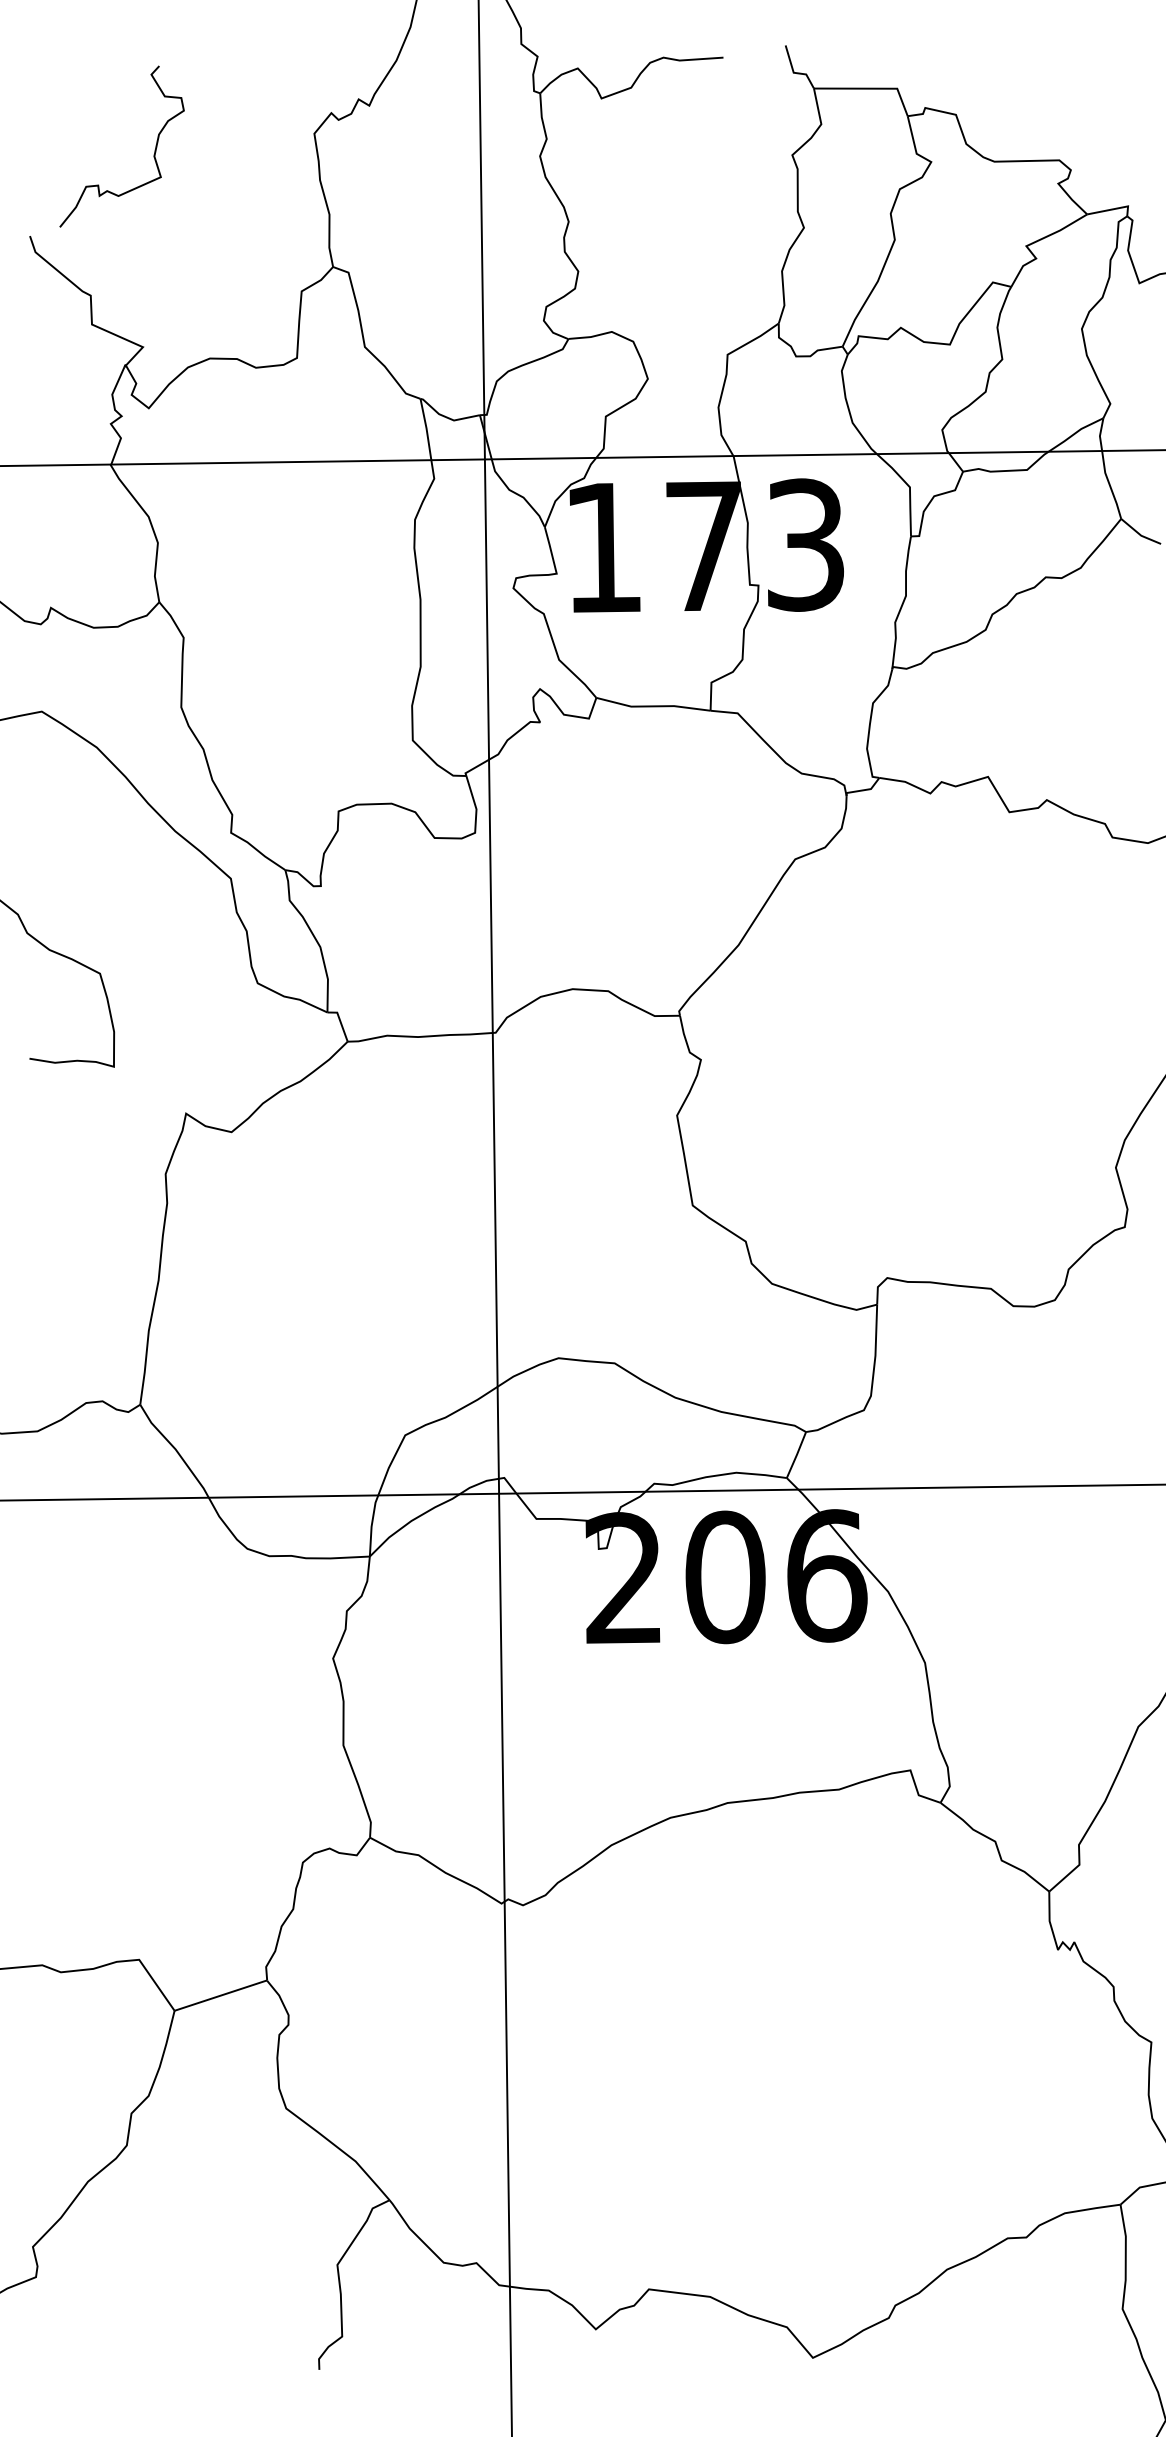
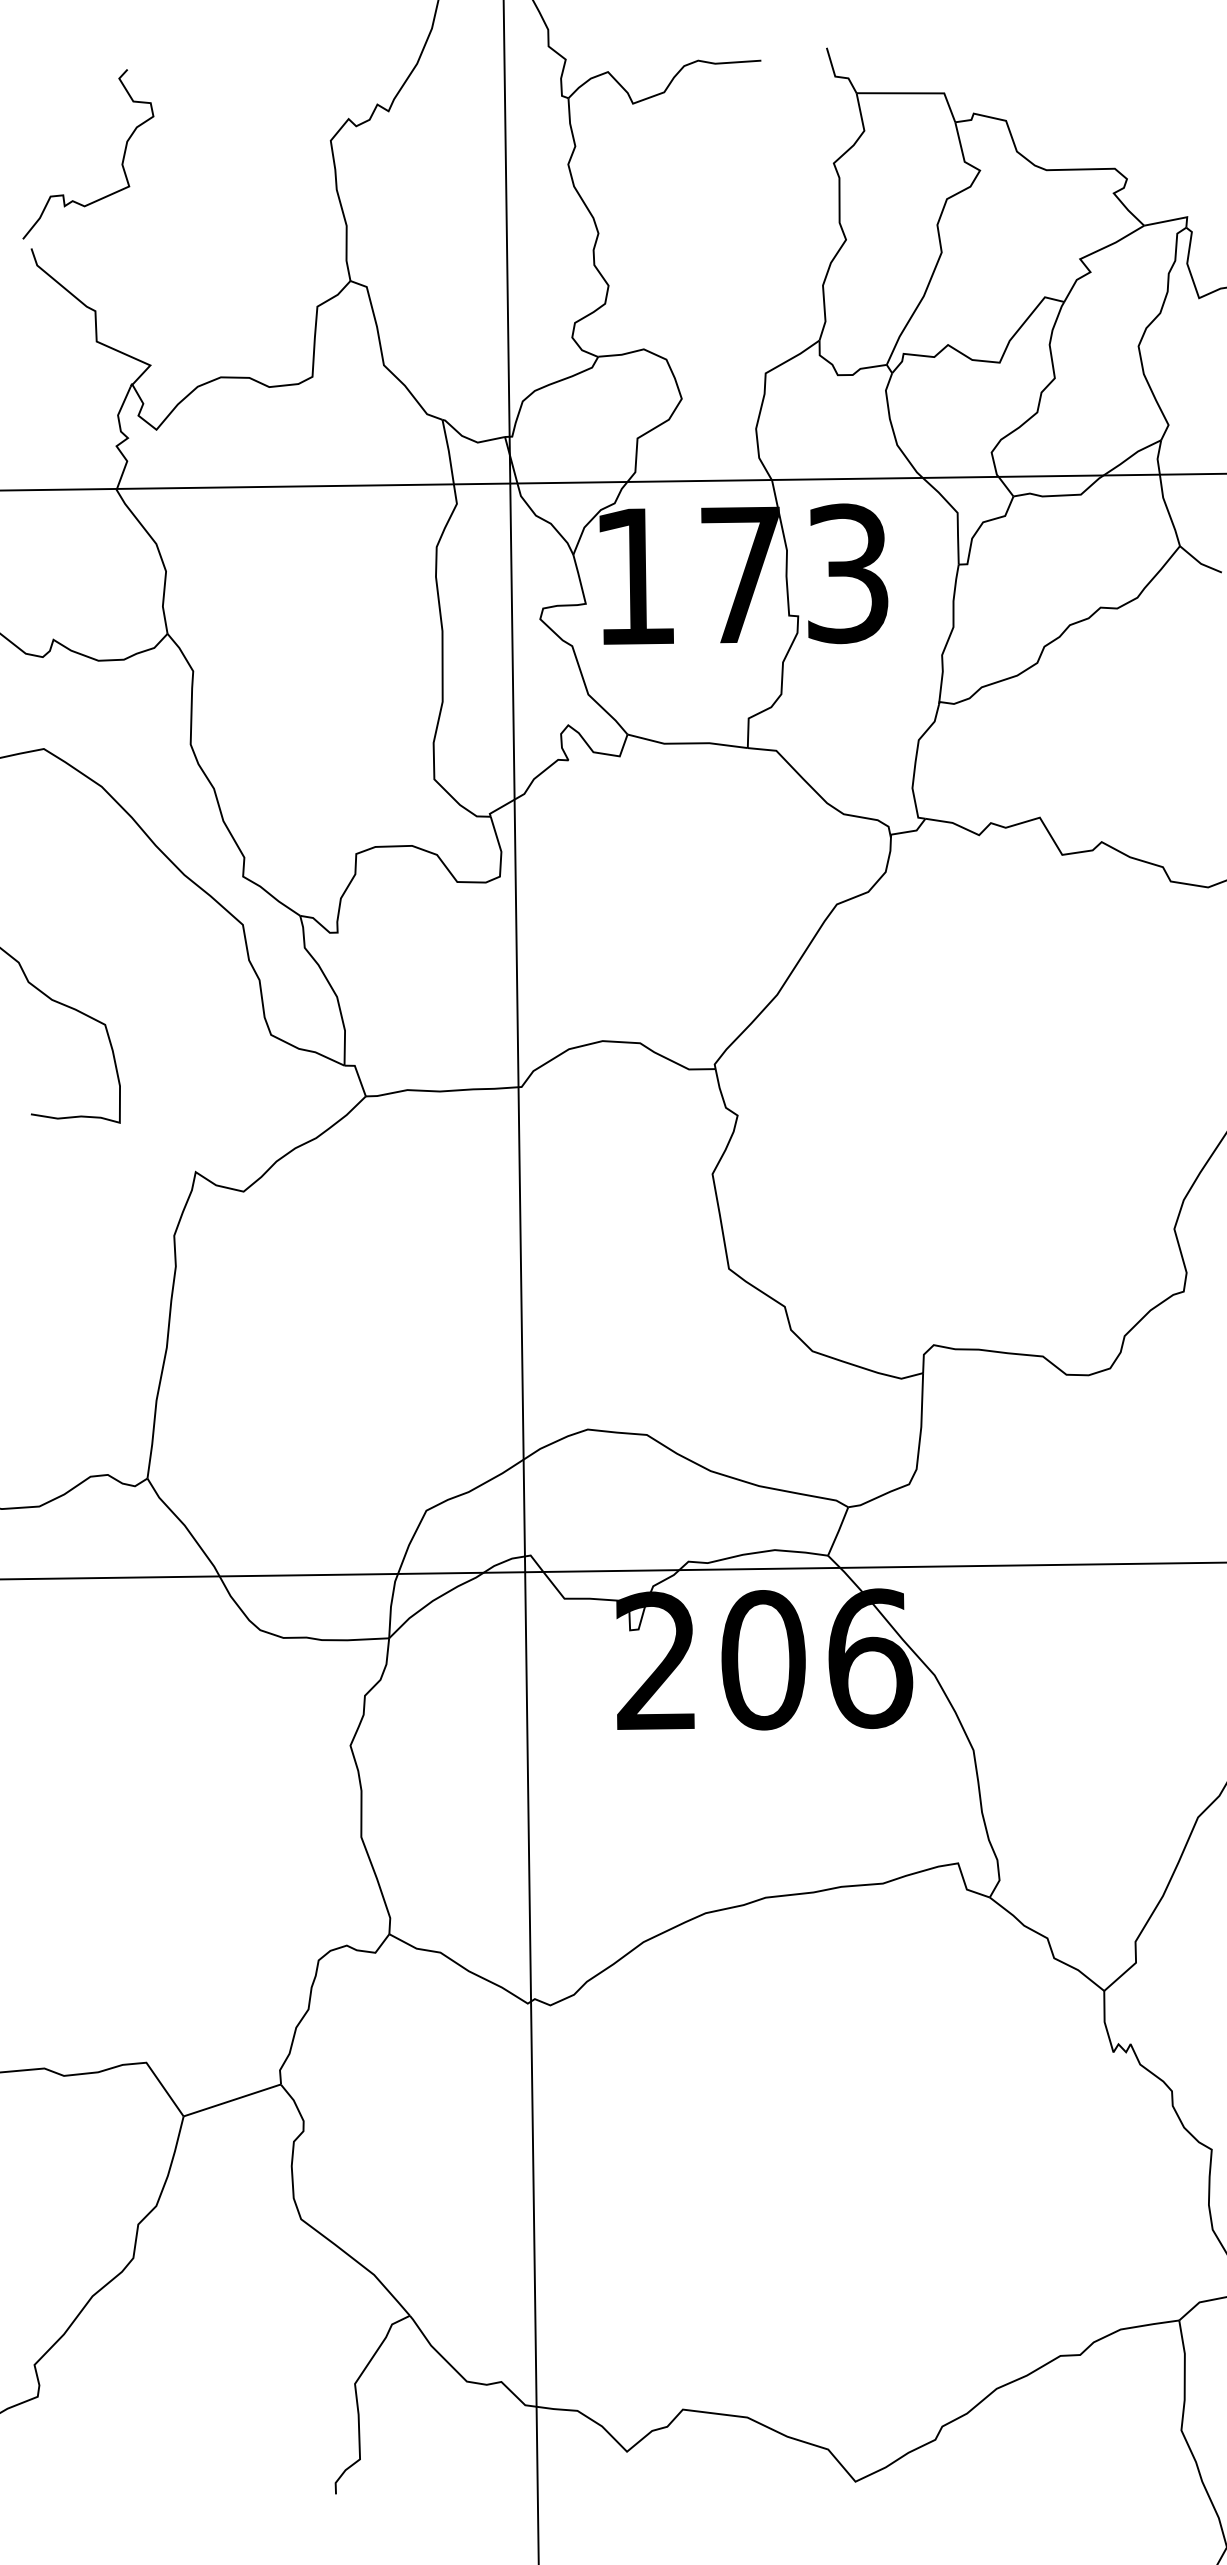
curve: (153, 154) -> (121, 162), moved

